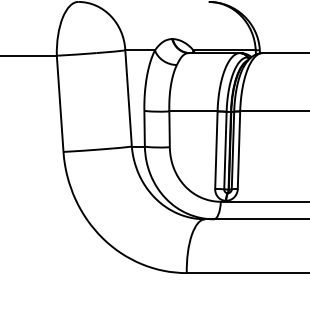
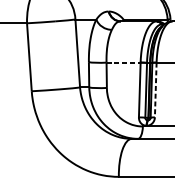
line: (193, 111) -> (123, 62), solid -> dashed
line: (238, 150) -> (155, 90), solid -> dashed

